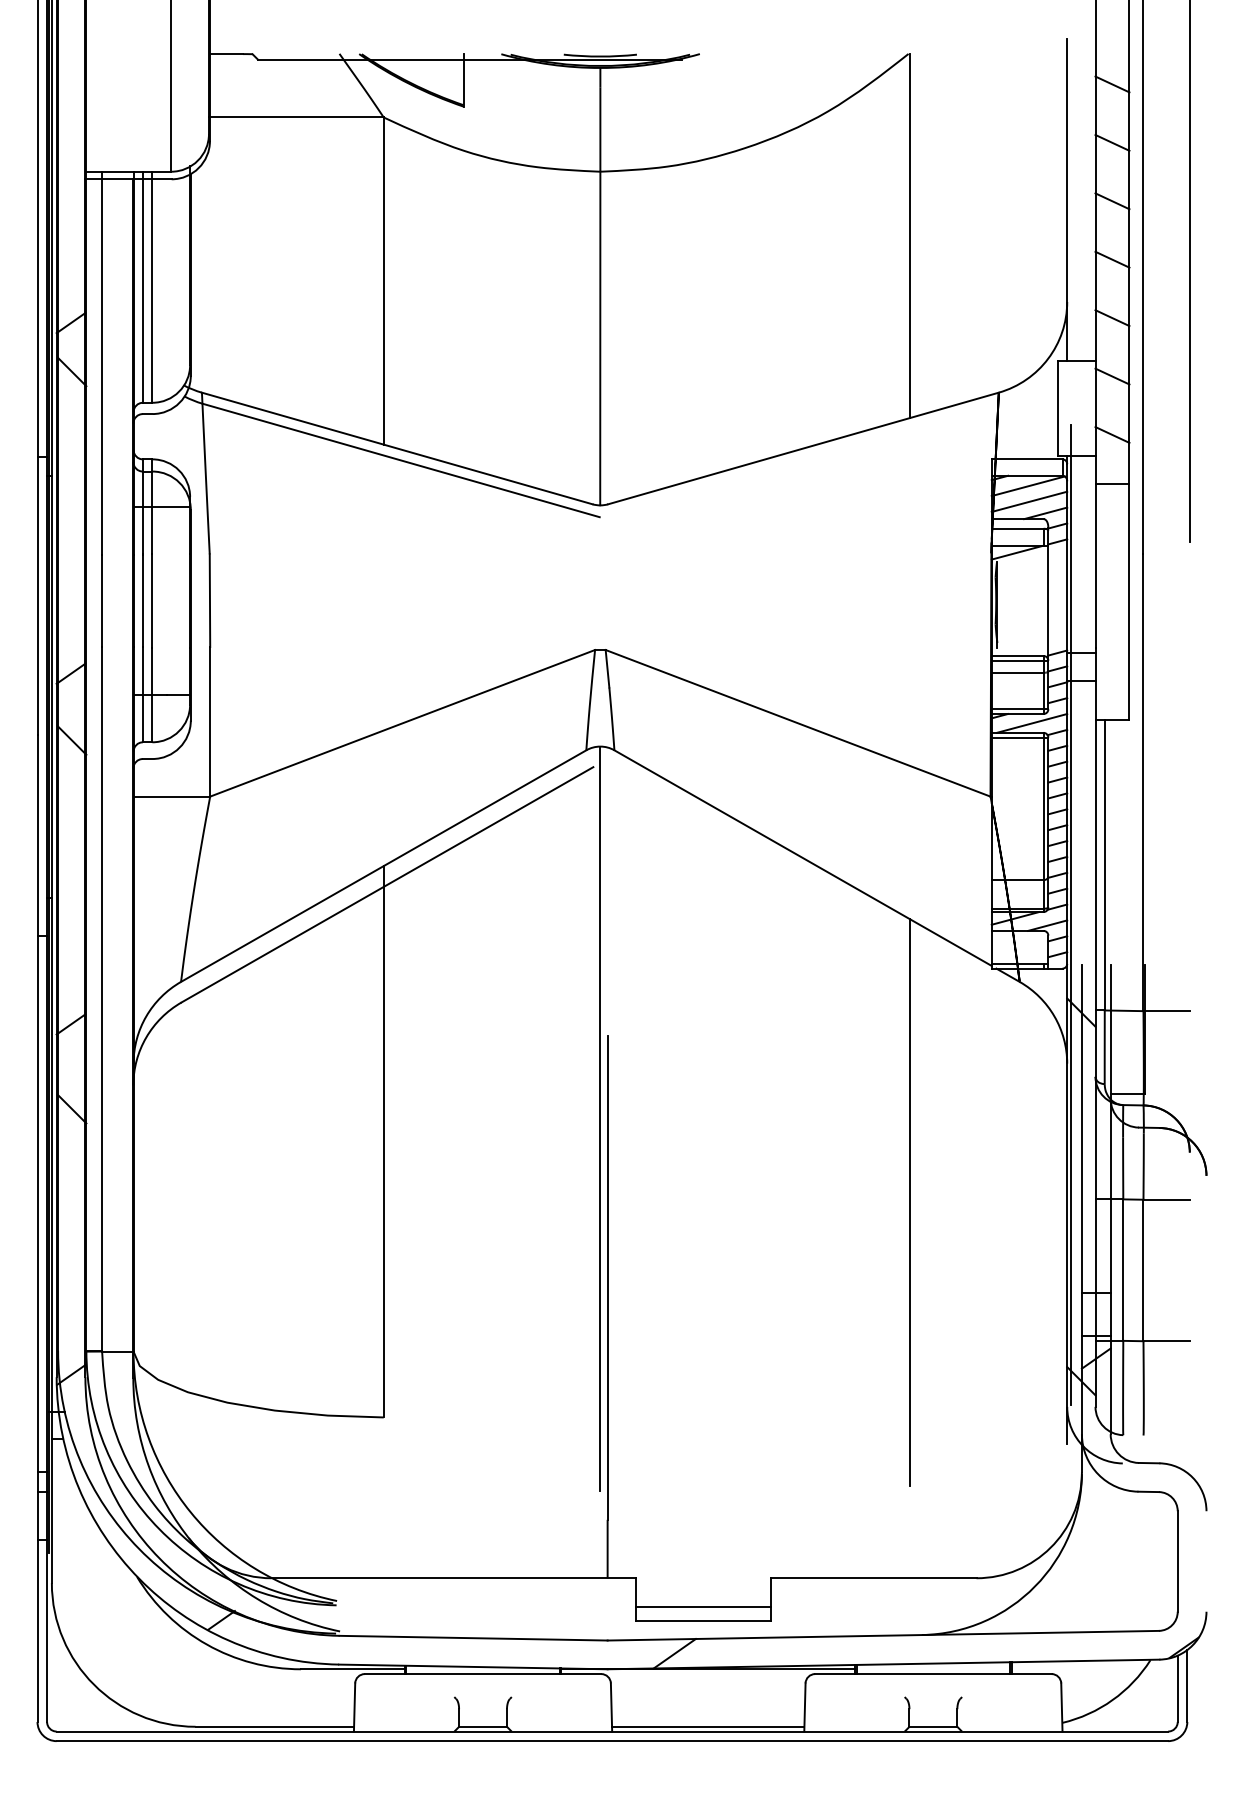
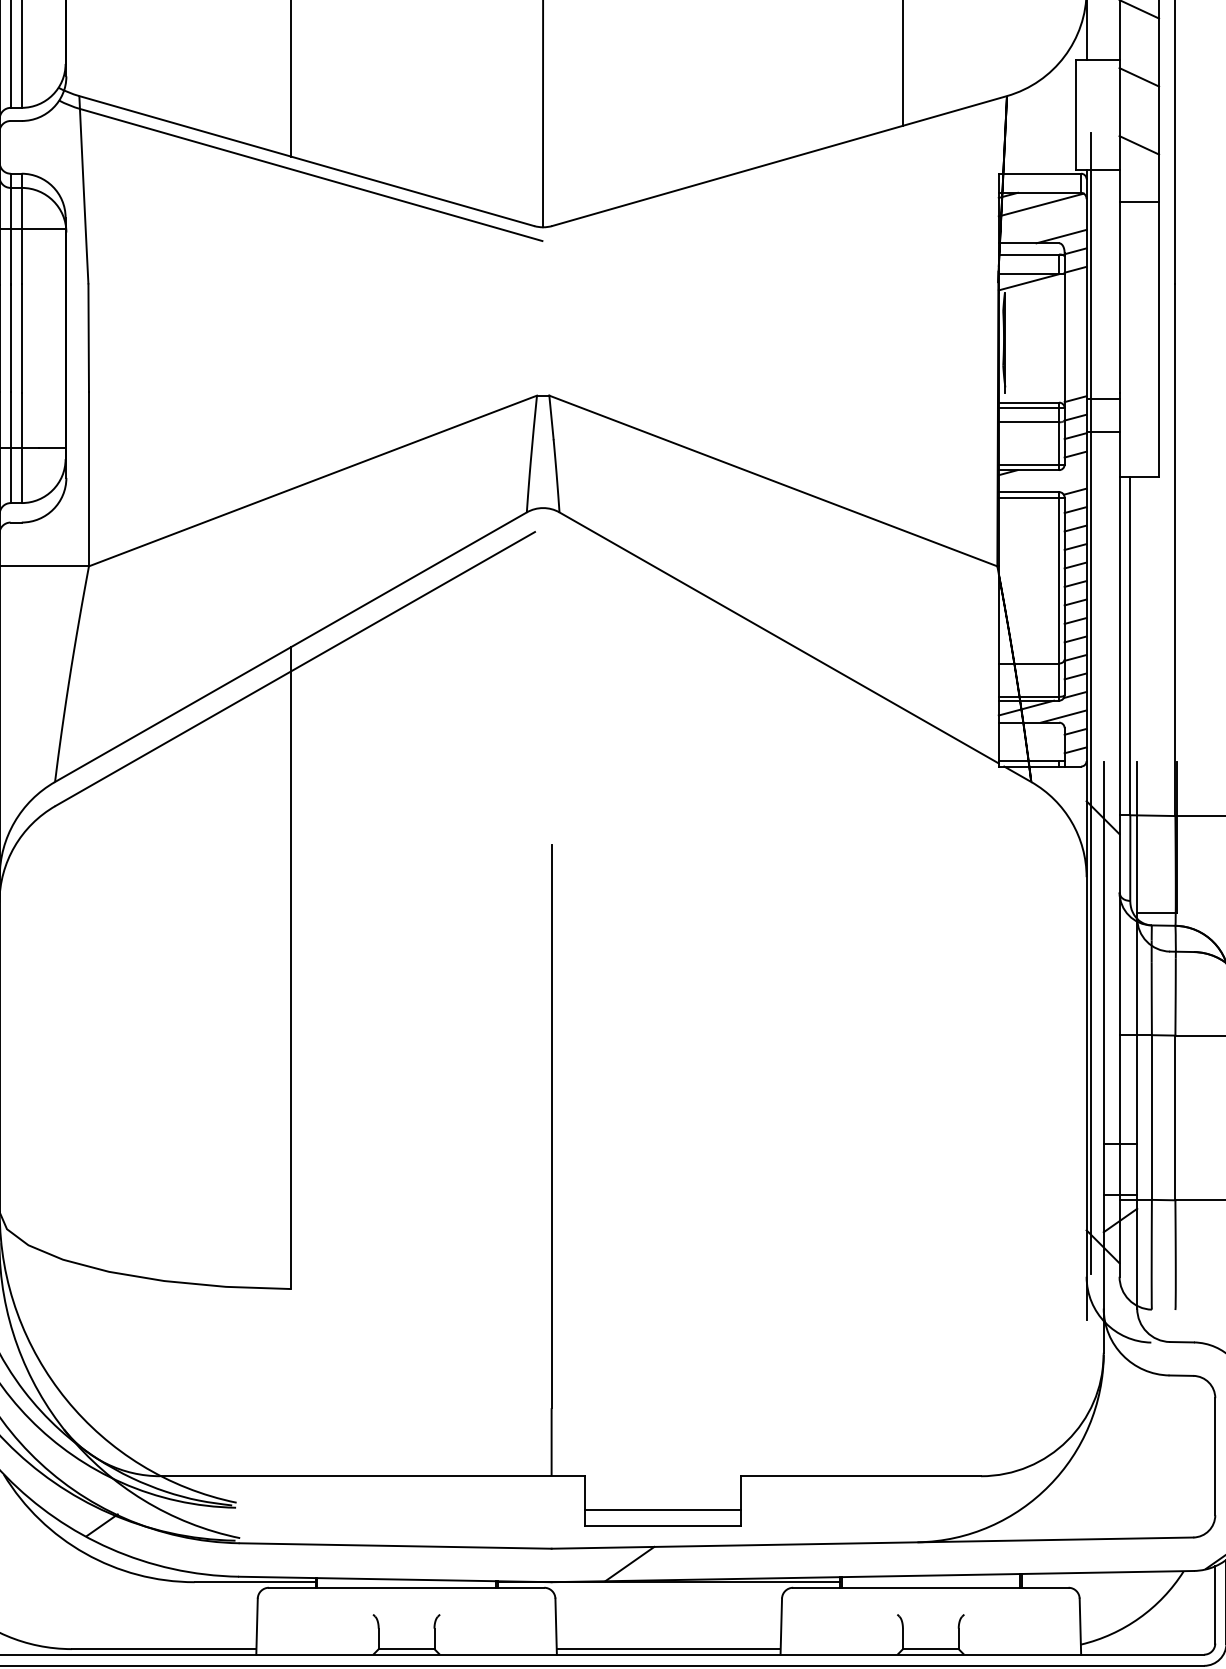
line: (1029, 501) -> (1042, 222), removed
line: (1031, 723) -> (1045, 481), removed
line: (600, 1118) -> (543, 941), removed
line: (909, 1202) -> (903, 1038), removed

